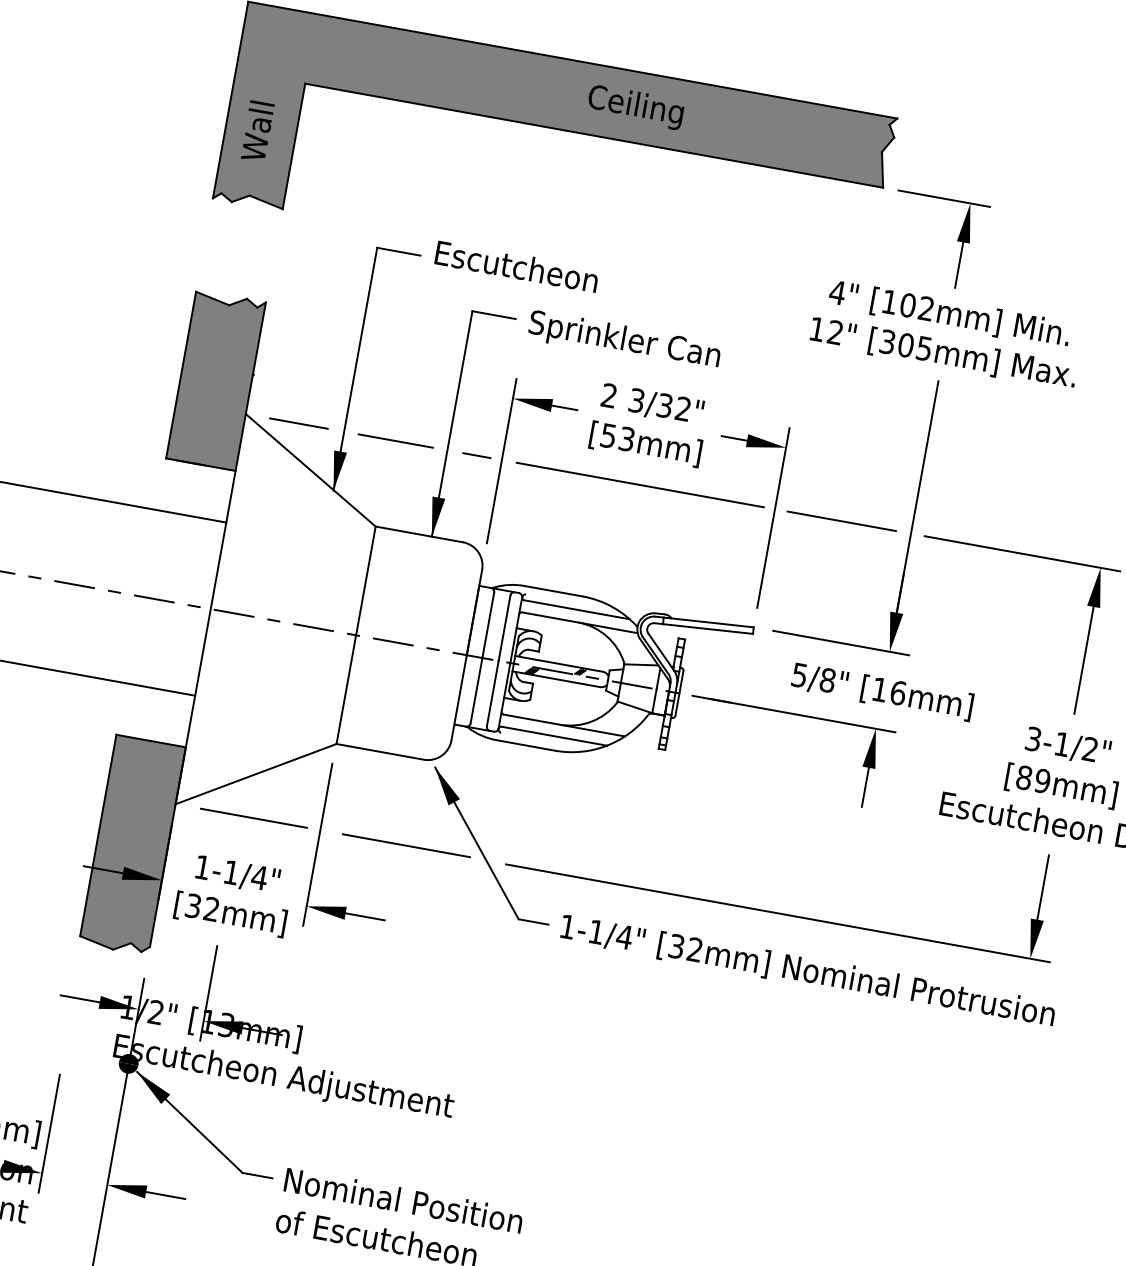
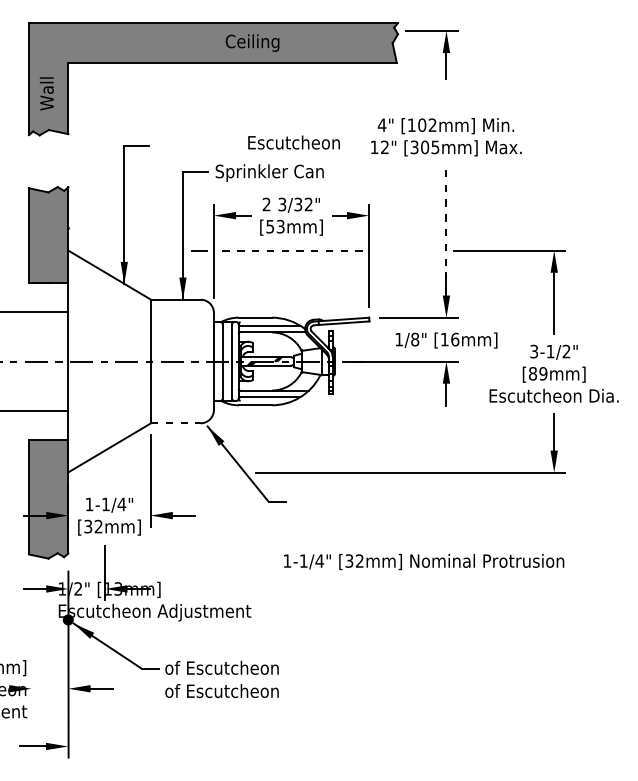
part: (956, 240) -> (442, 52), moved
text: (516, 266) -> (293, 142), moved
line: (298, 423) -> (98, 250), removed
line: (395, 440) -> (153, 250), removed
line: (641, 485) -> (293, 250), solid -> dashed
line: (917, 496) -> (446, 229), solid -> dashed
line: (840, 520) -> (406, 250), removed
text: (798, 674) -> (398, 339), 5/8" -> 1/8"
line: (379, 752) -> (175, 423), solid -> dashed
line: (253, 818) -> (112, 472), removed
line: (406, 845) -> (199, 472), removed
text: (808, 972) -> (424, 562), moved
line: (49, 1132) -> (31, 665), removed
text: (402, 1199) -> (232, 667), Nominal Position -> of Escutcheon

